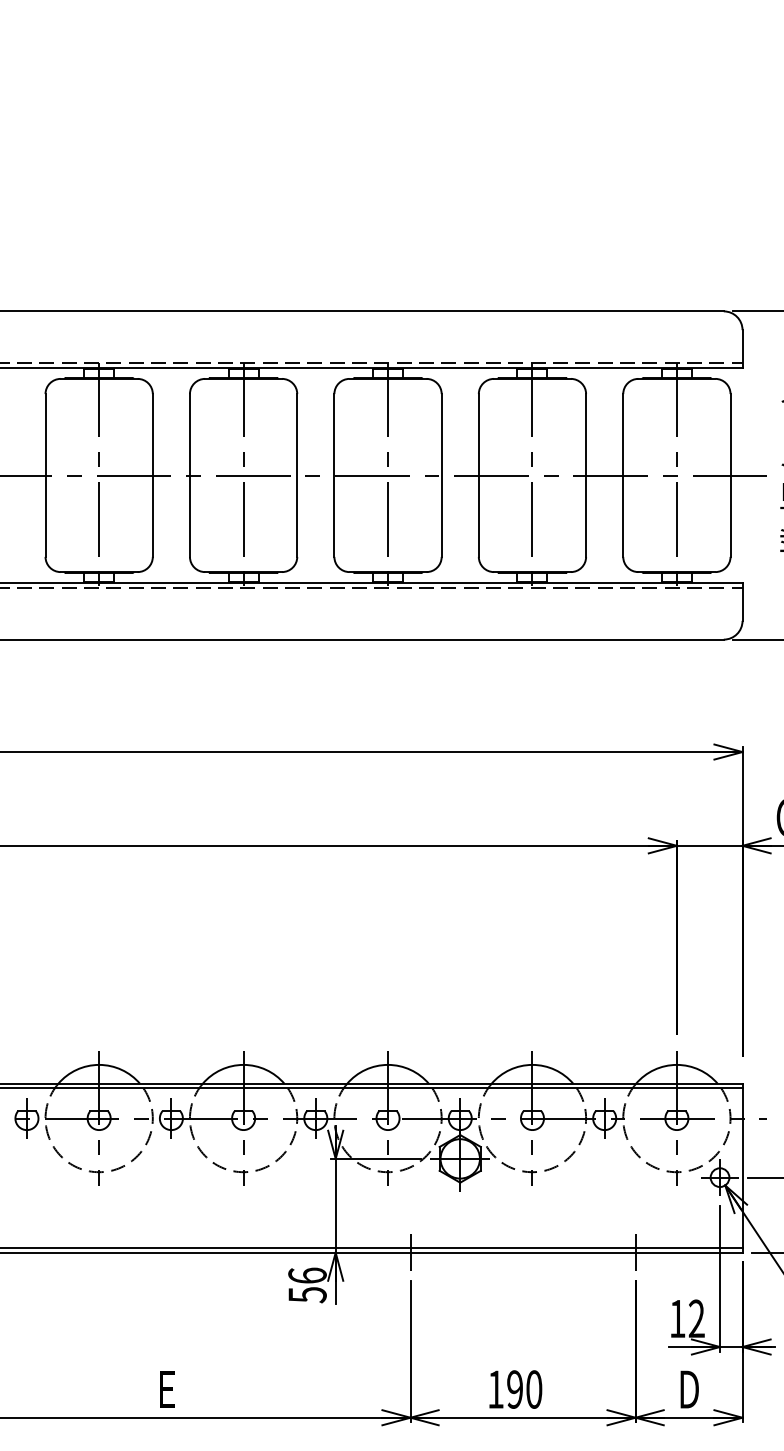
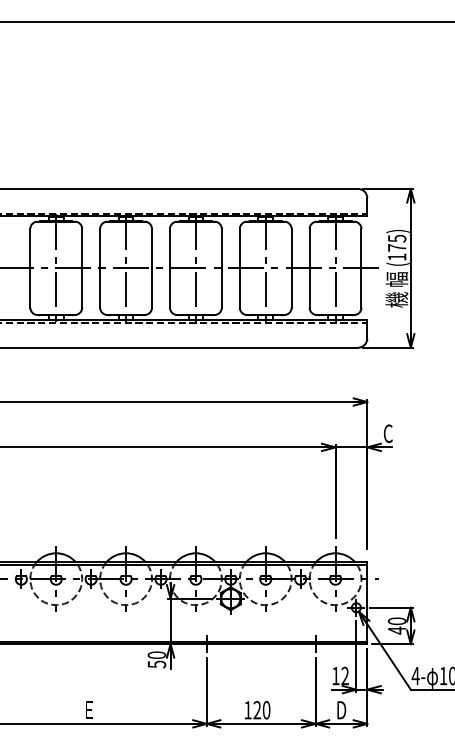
text: (306, 1274) -> (156, 654), 56 -> 50
text: (515, 1390) -> (257, 710), 190 -> 120

